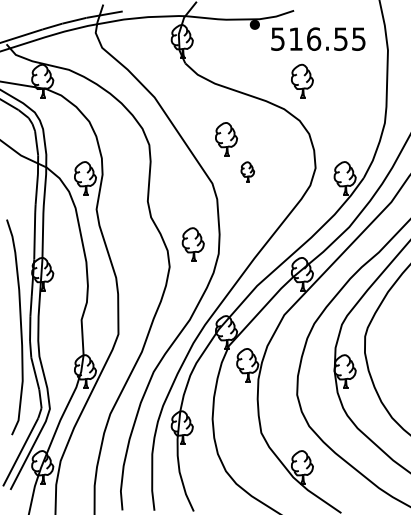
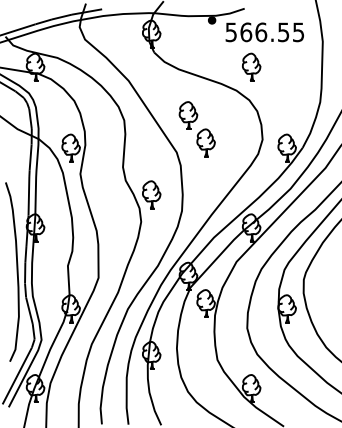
text: (296, 38) -> (246, 31), 516.55 -> 566.55
part: (247, 171) -> (205, 142), size x1.67
part: (192, 244) -> (151, 194), moved

